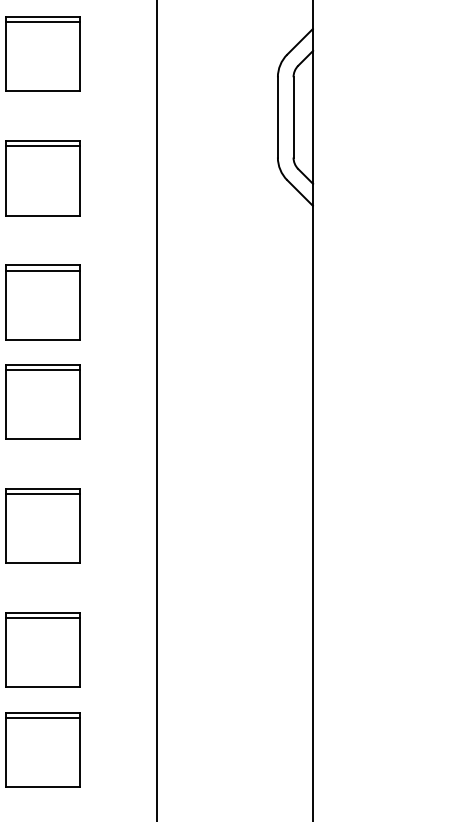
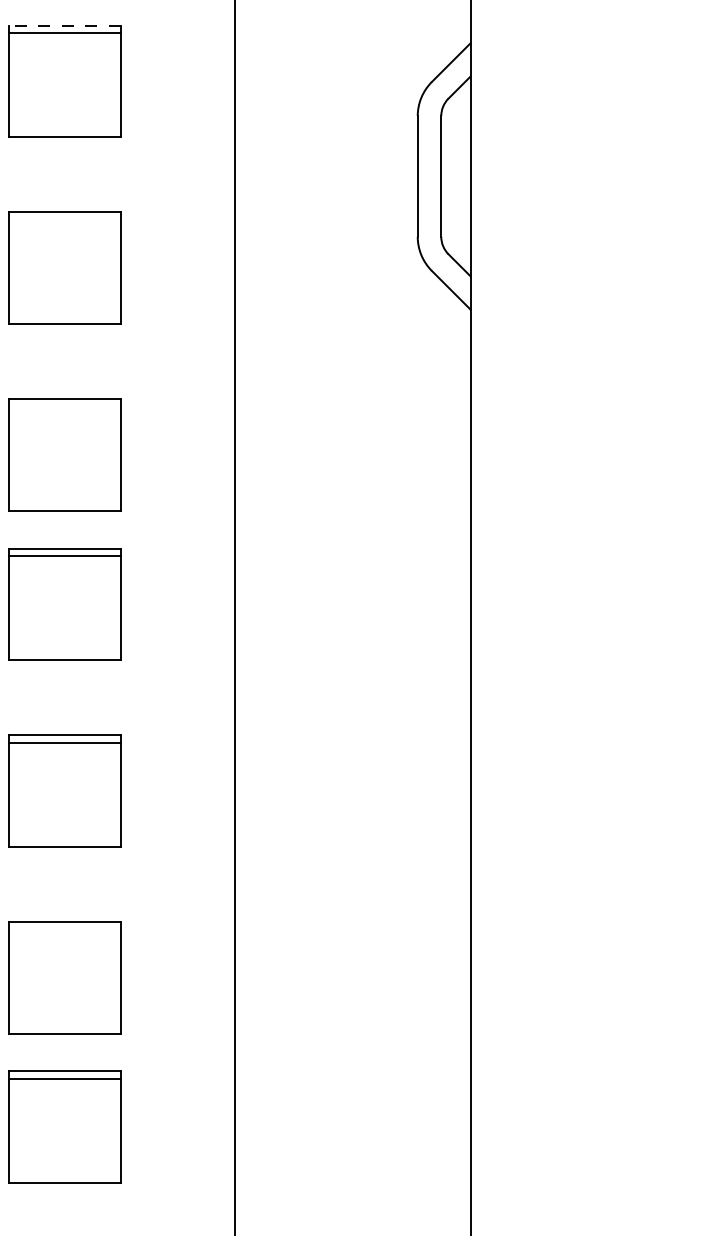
line: (42, 17) -> (63, 26), solid -> dashed
line: (43, 146) -> (65, 220), removed
line: (43, 270) -> (65, 406), removed
line: (43, 618) -> (65, 930), removed

